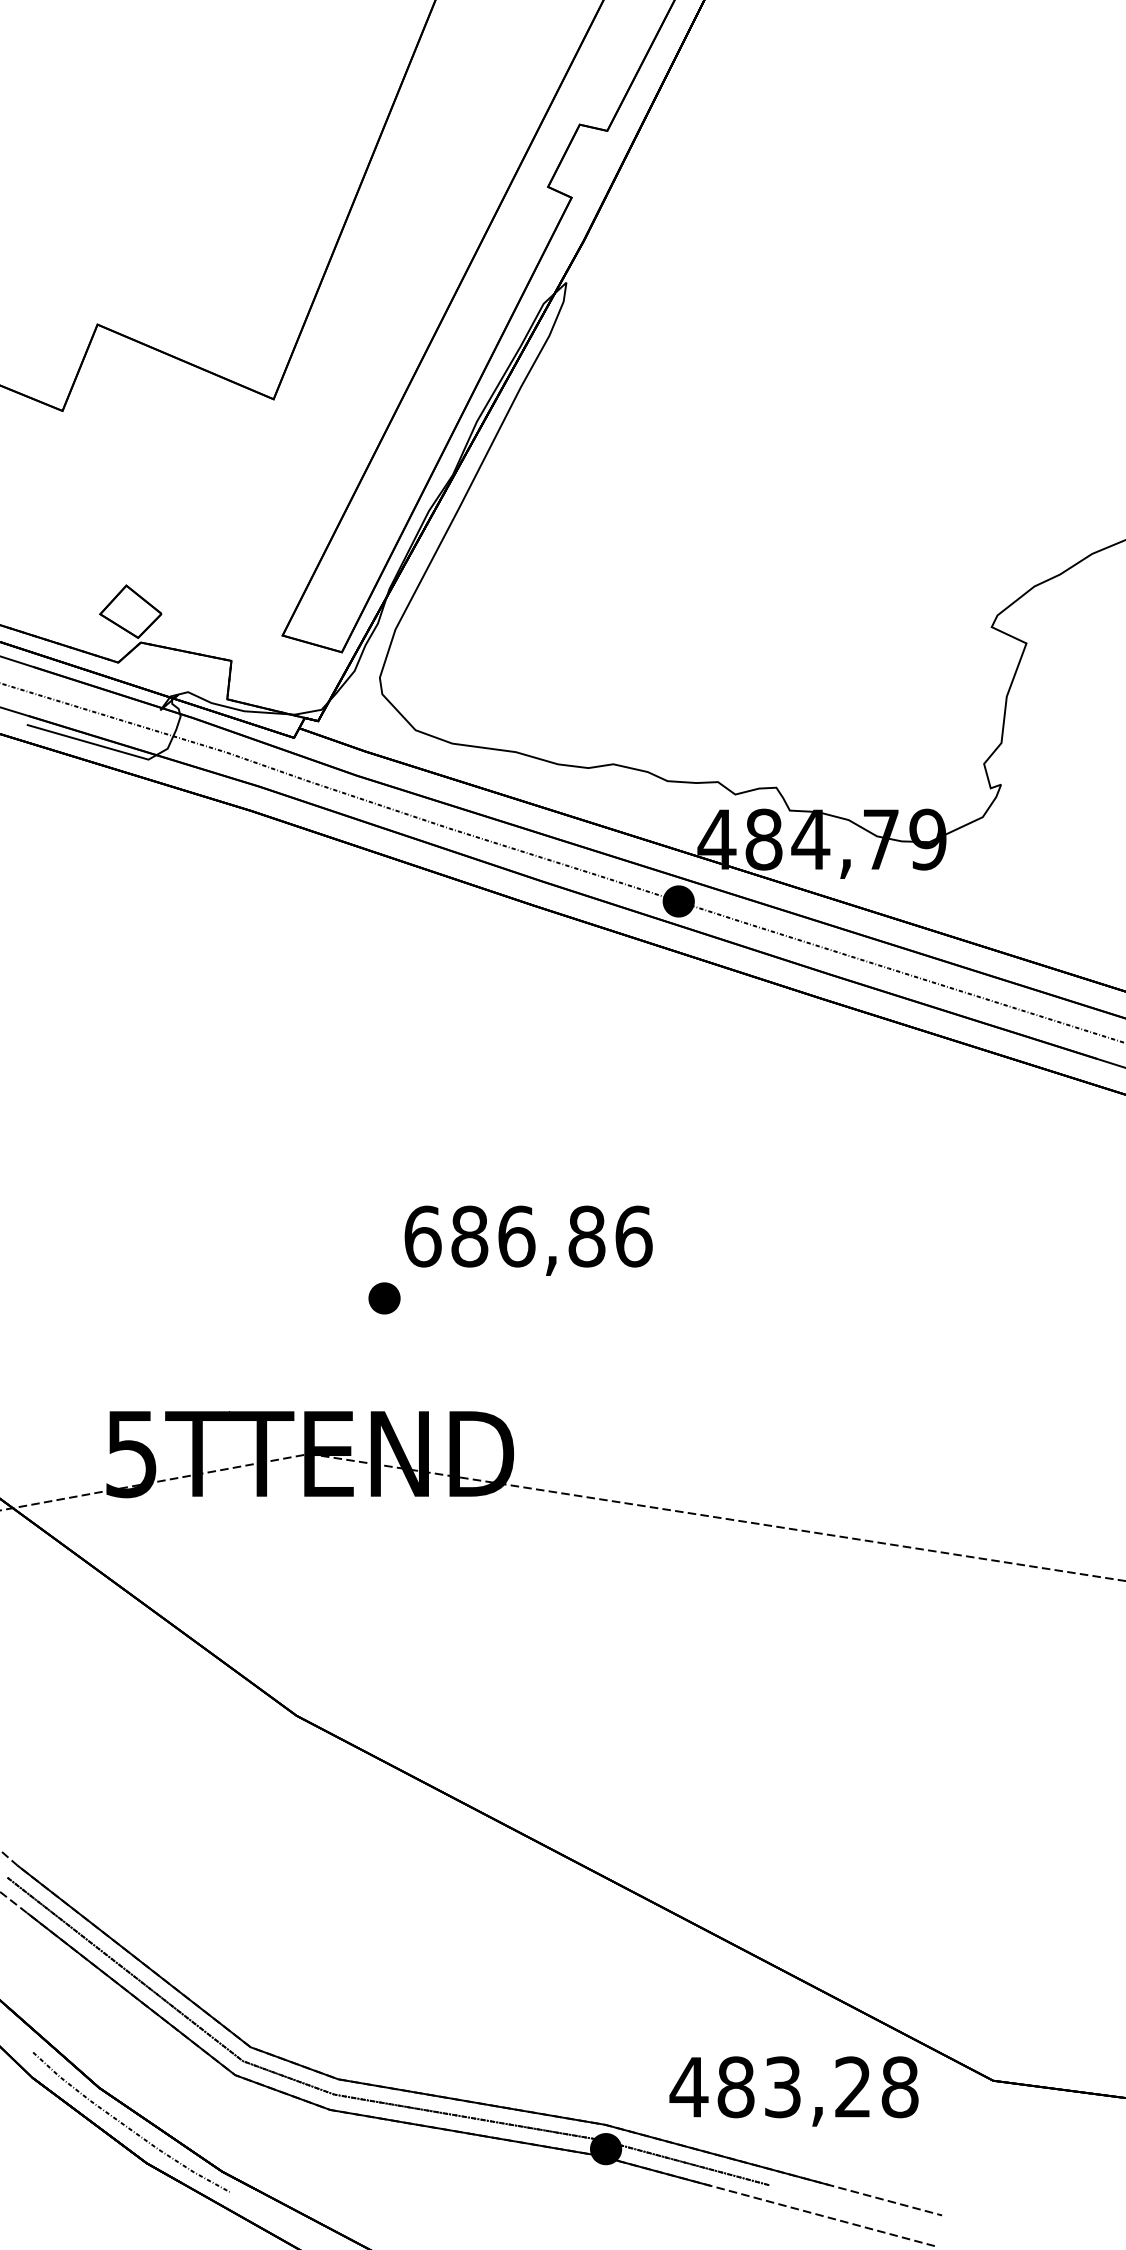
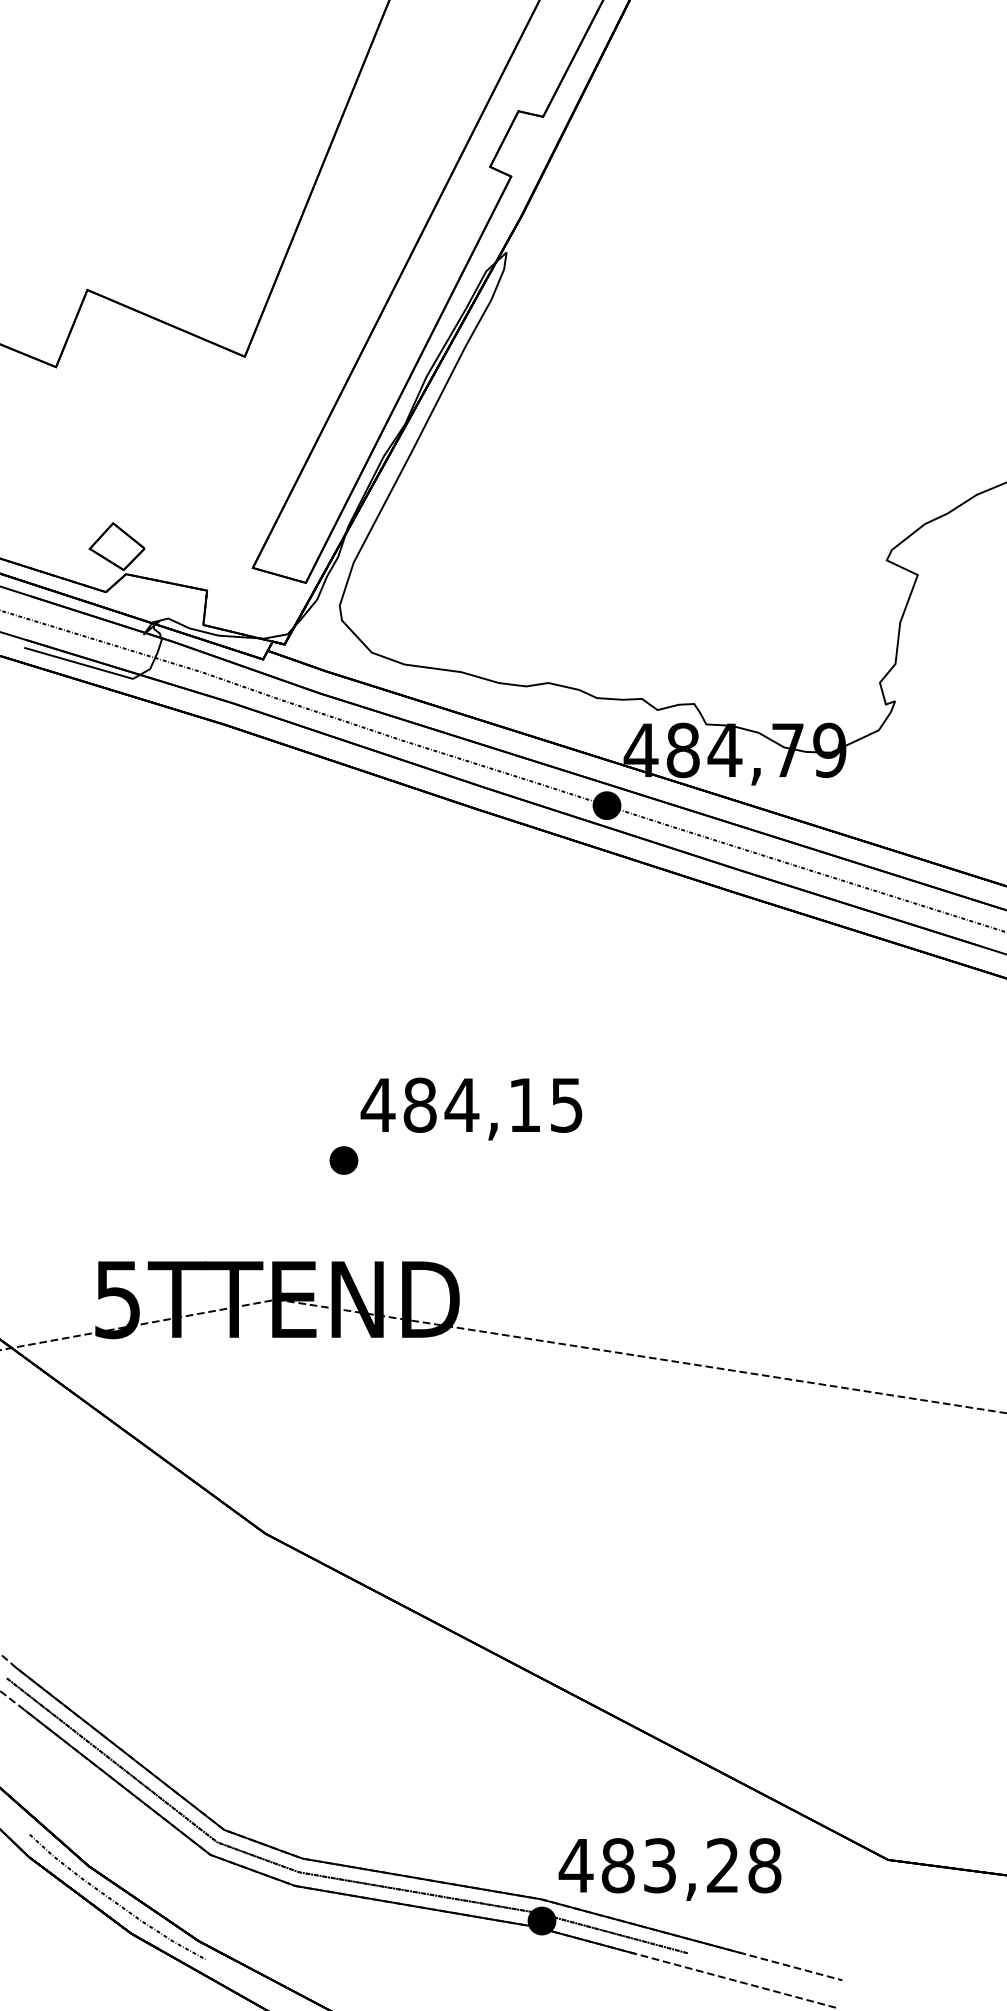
text: (527, 1235) -> (471, 1104), 686,86 -> 484,15
text: (793, 2091) -> (669, 1869), moved

